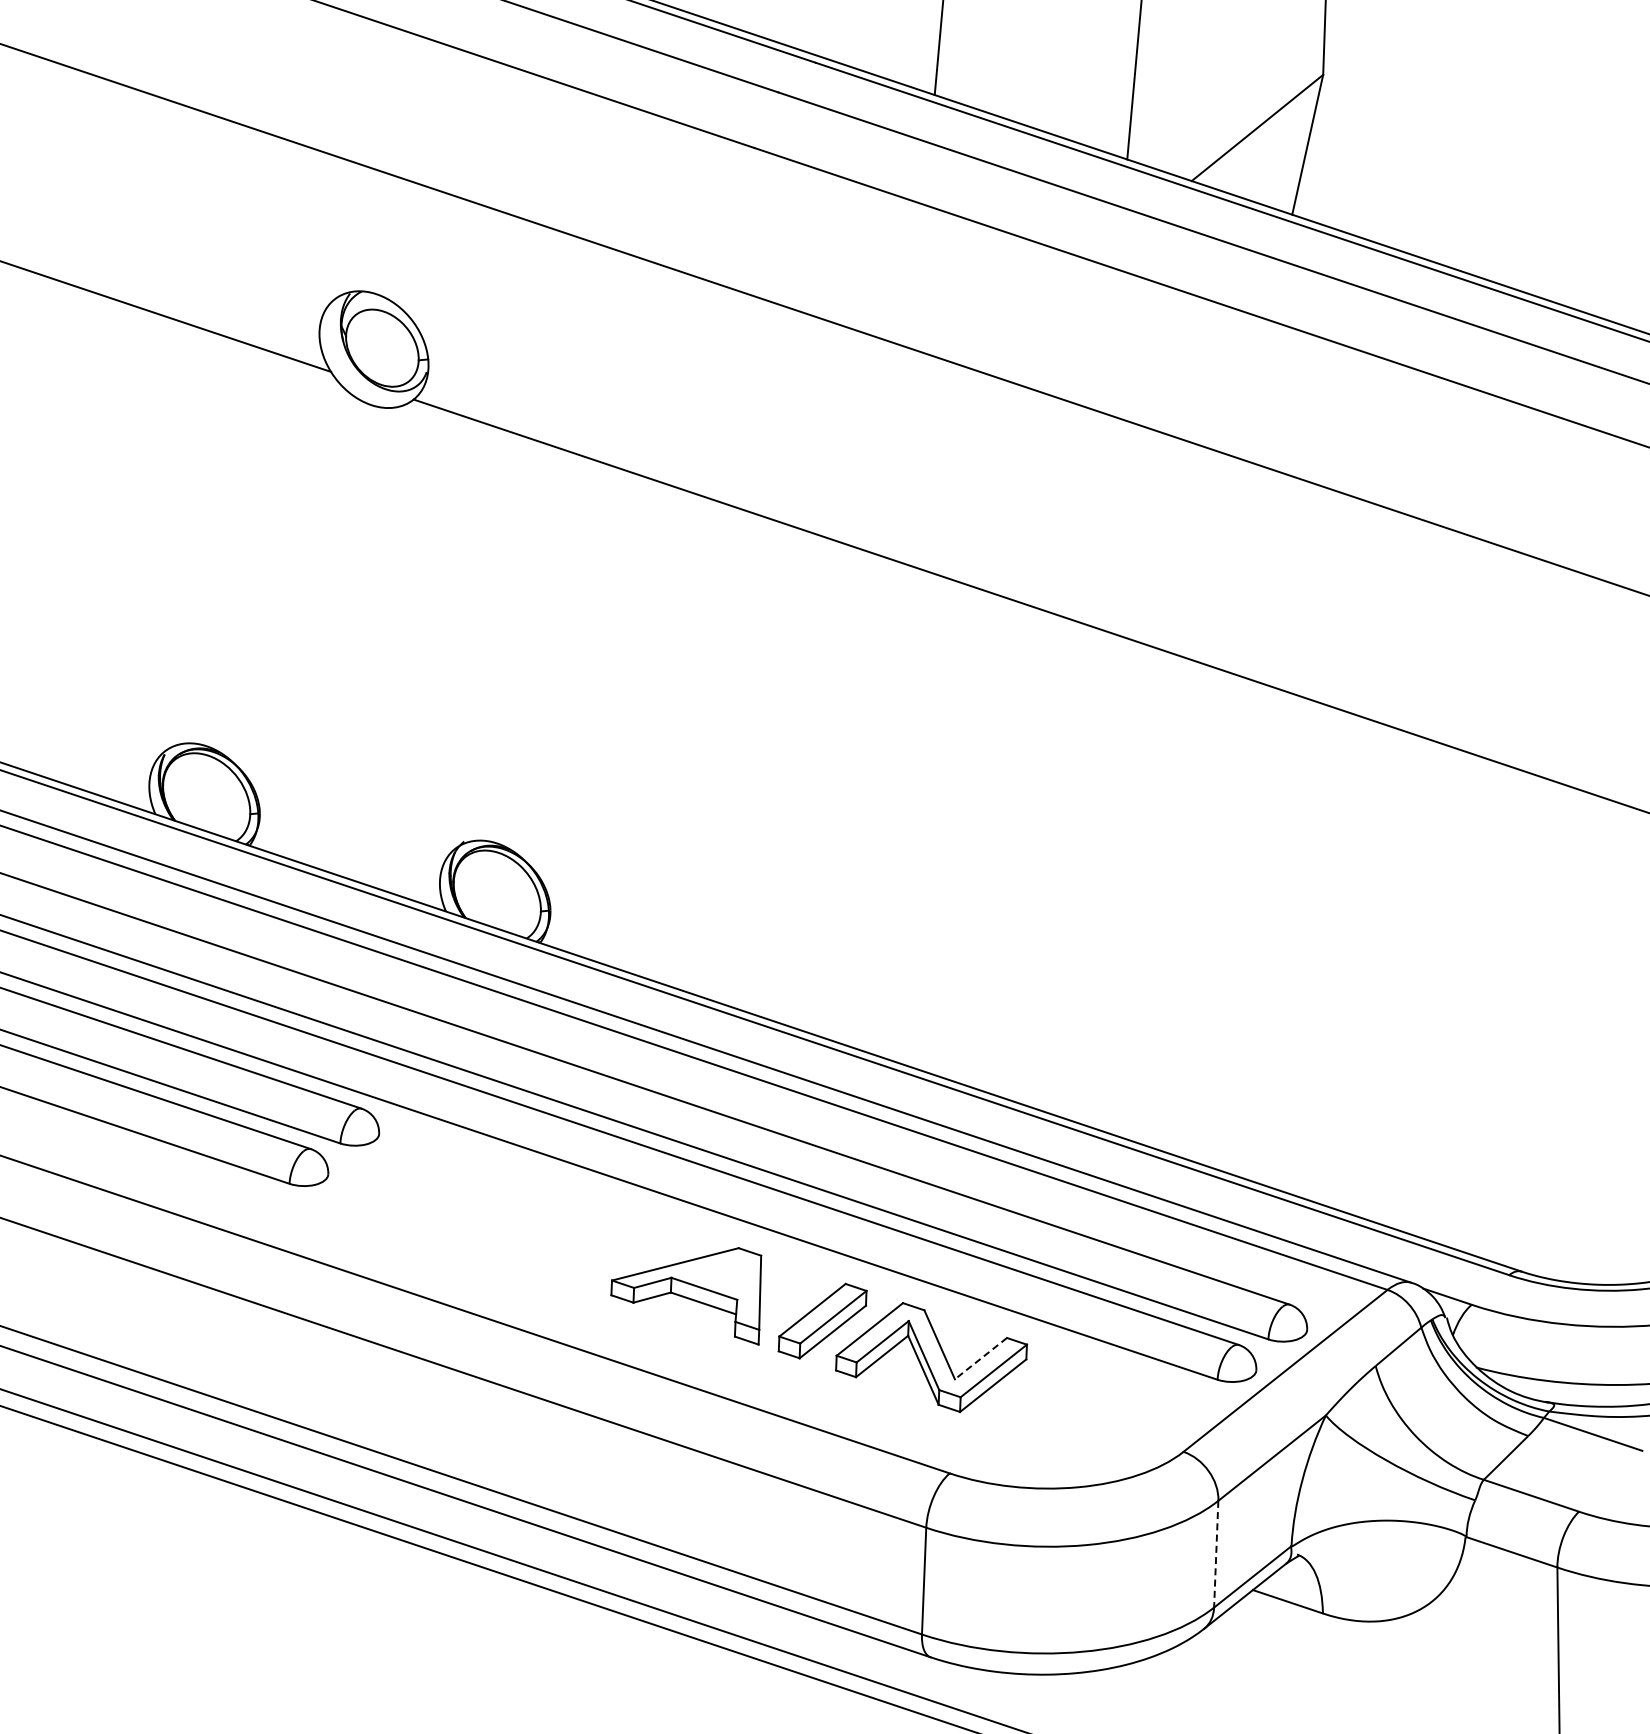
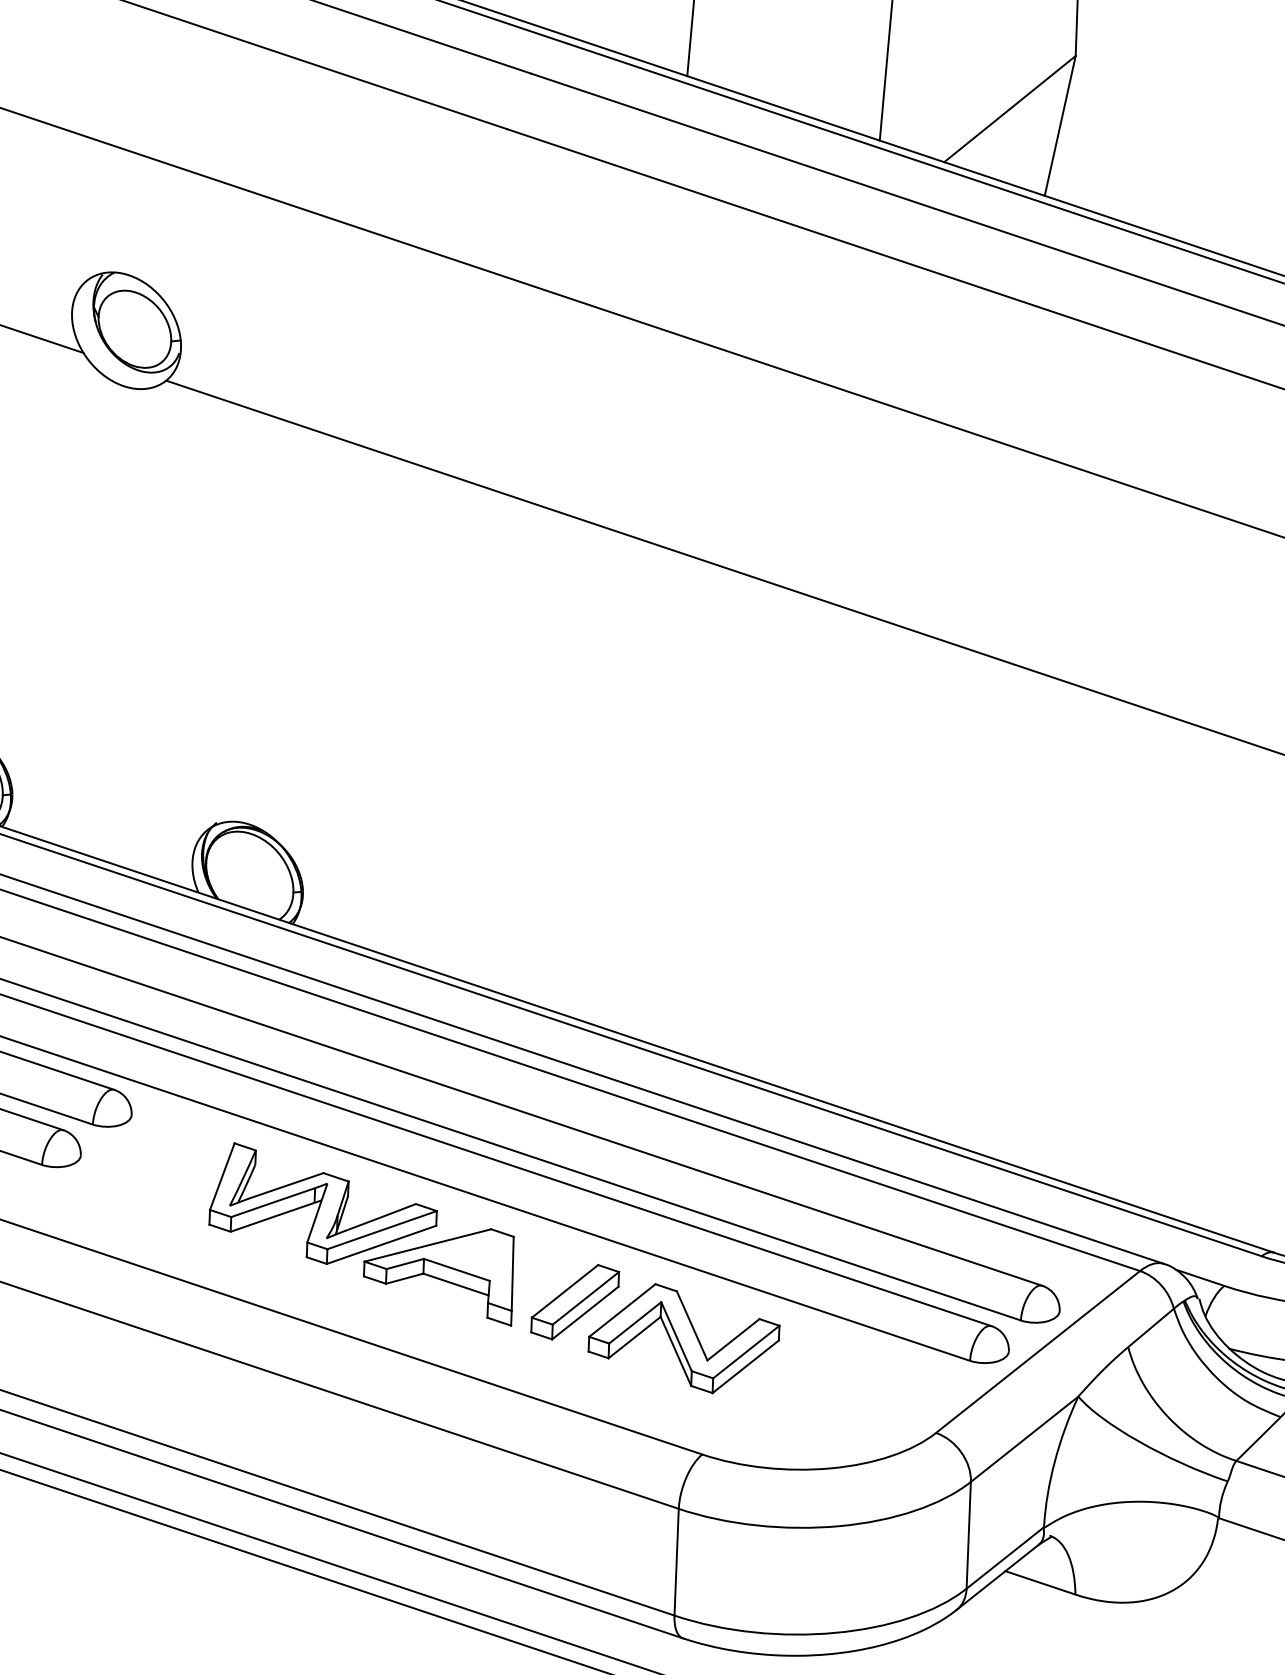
part: (570, 1222) -> (323, 1203), added
line: (980, 1358) -> (733, 1339), dashed -> solid
line: (1216, 1554) -> (969, 1535), dashed -> solid

